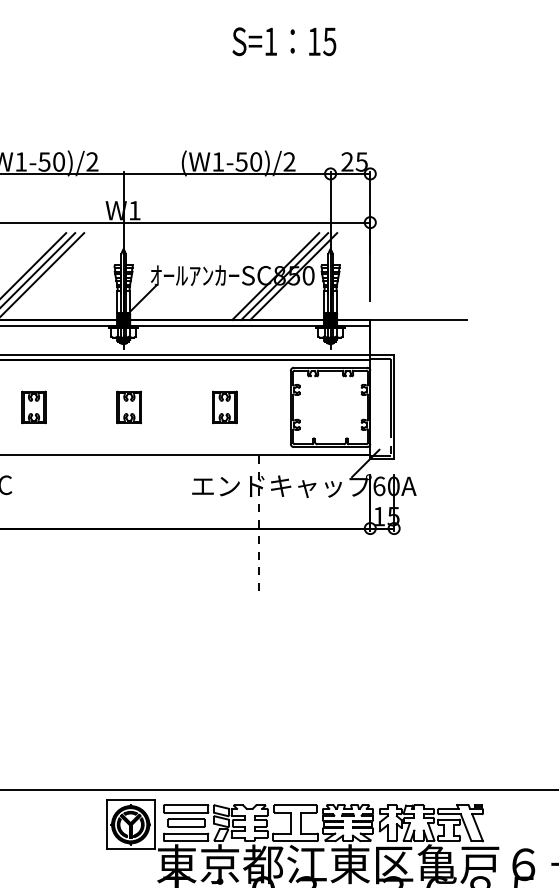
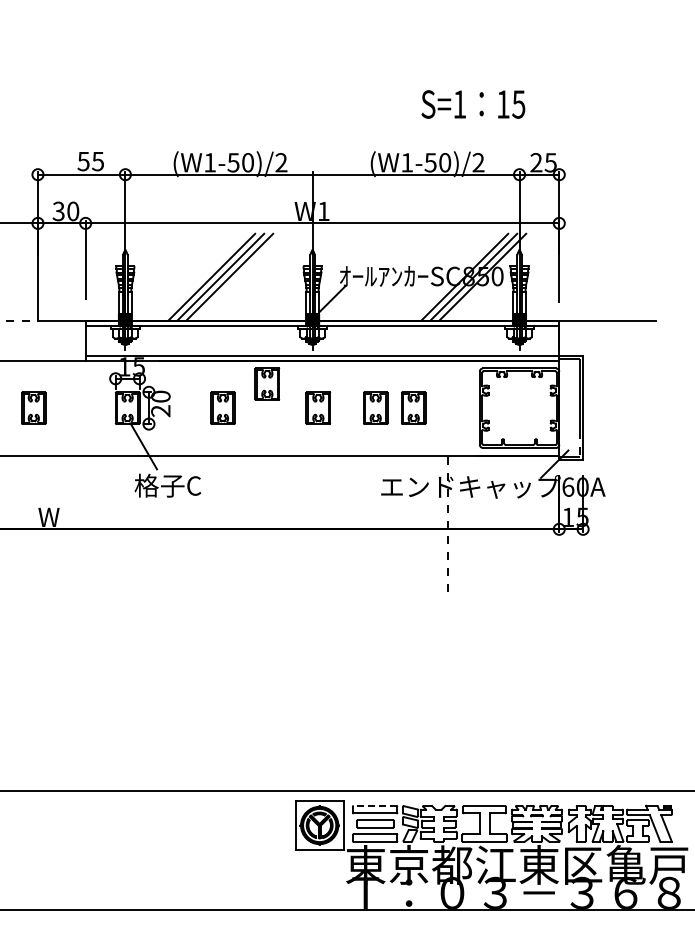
text: (284, 41) -> (473, 104), moved
part: (78, 382) -> (267, 383), added
part: (186, 406) -> (375, 407), added
line: (185, 804) -> (374, 805), solid -> dashed

